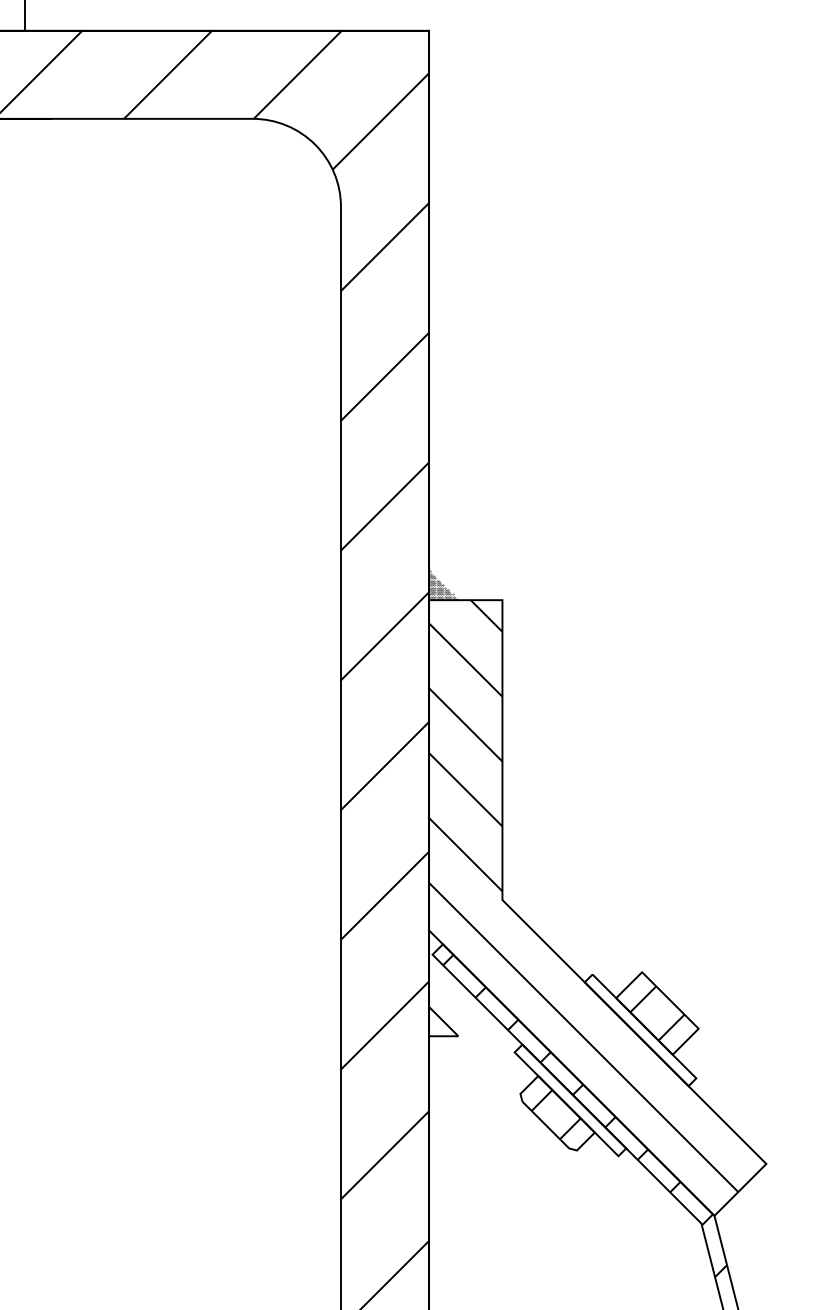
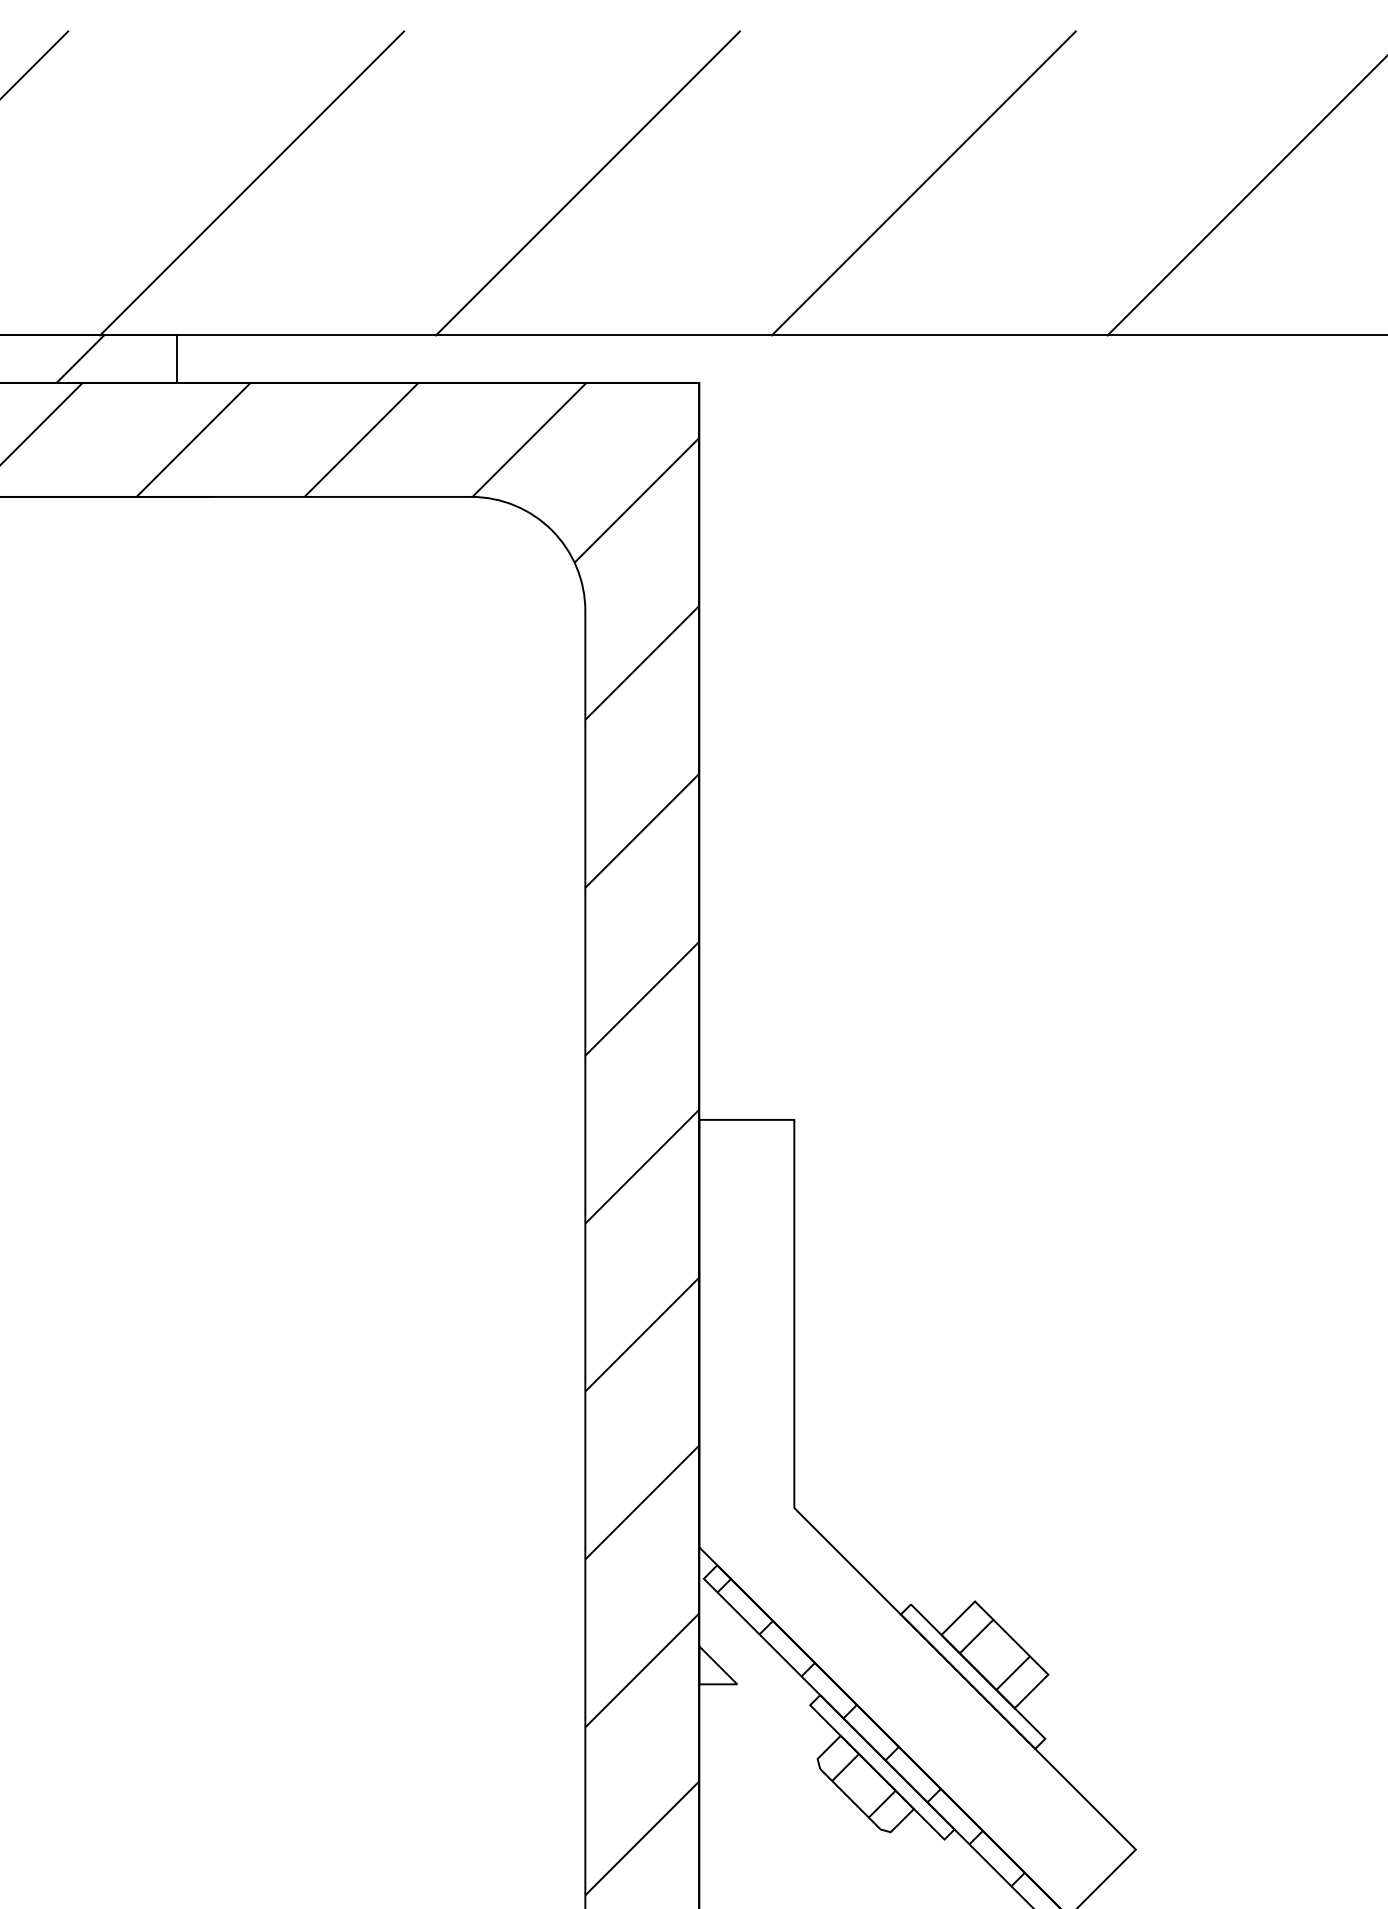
hatch: (443, 585) -> (717, 1100), removed
hatch: (583, 895) -> (899, 1502), removed

